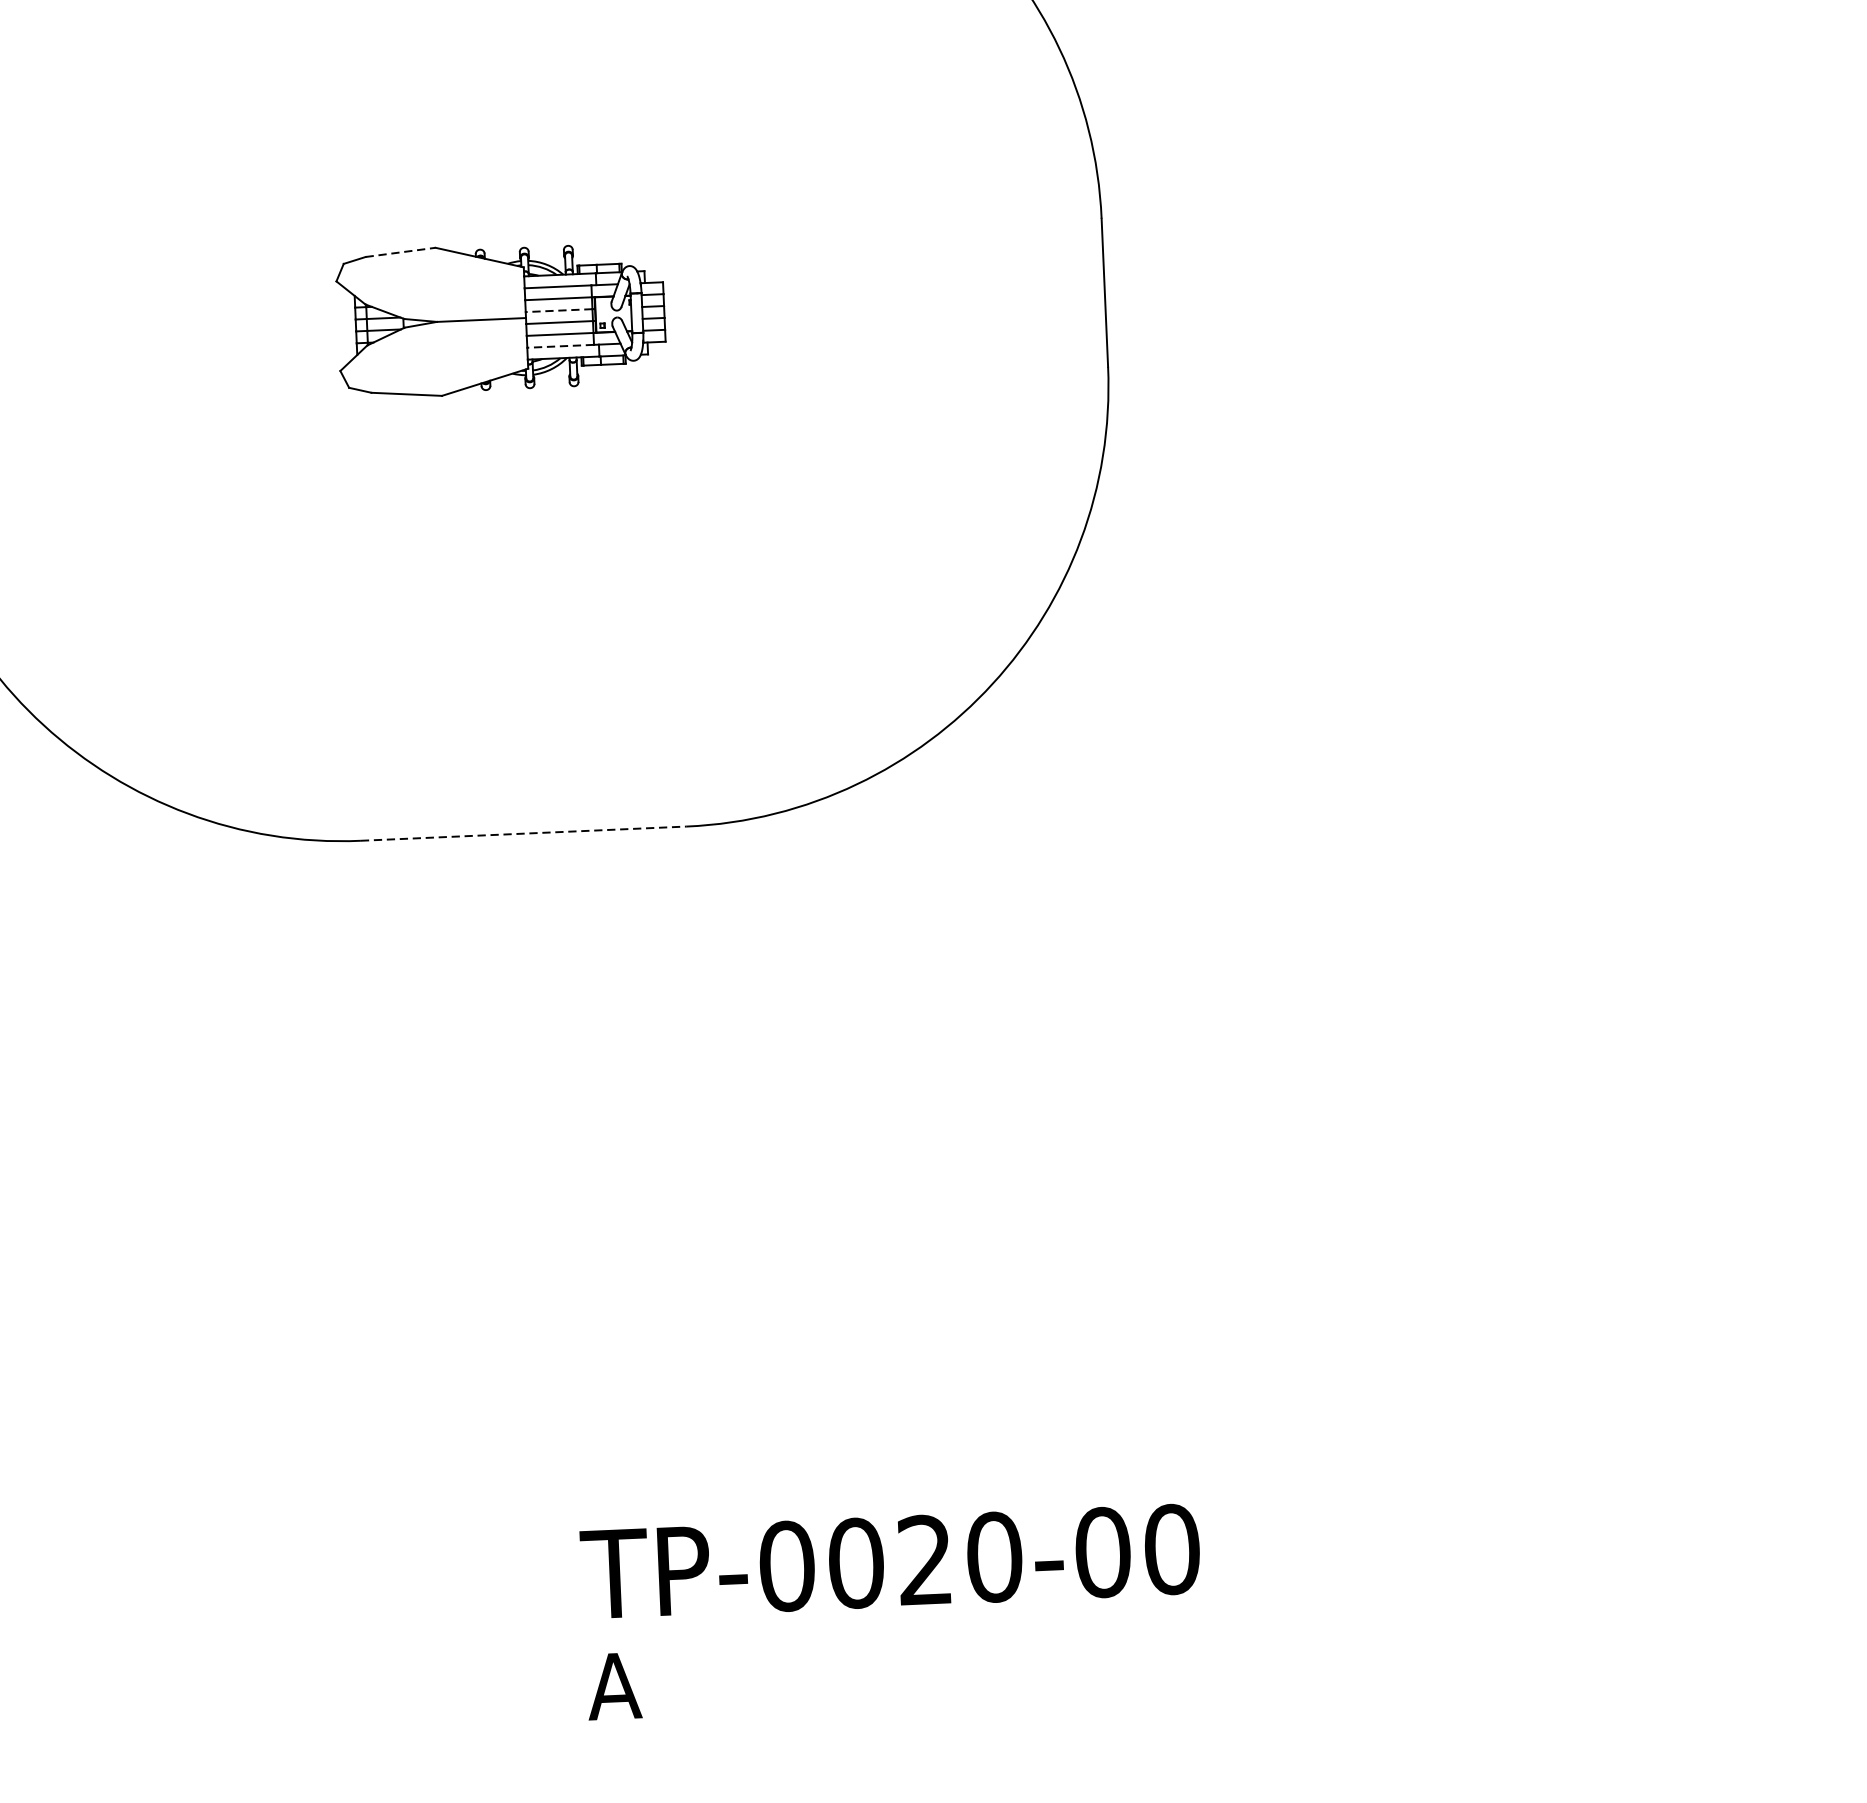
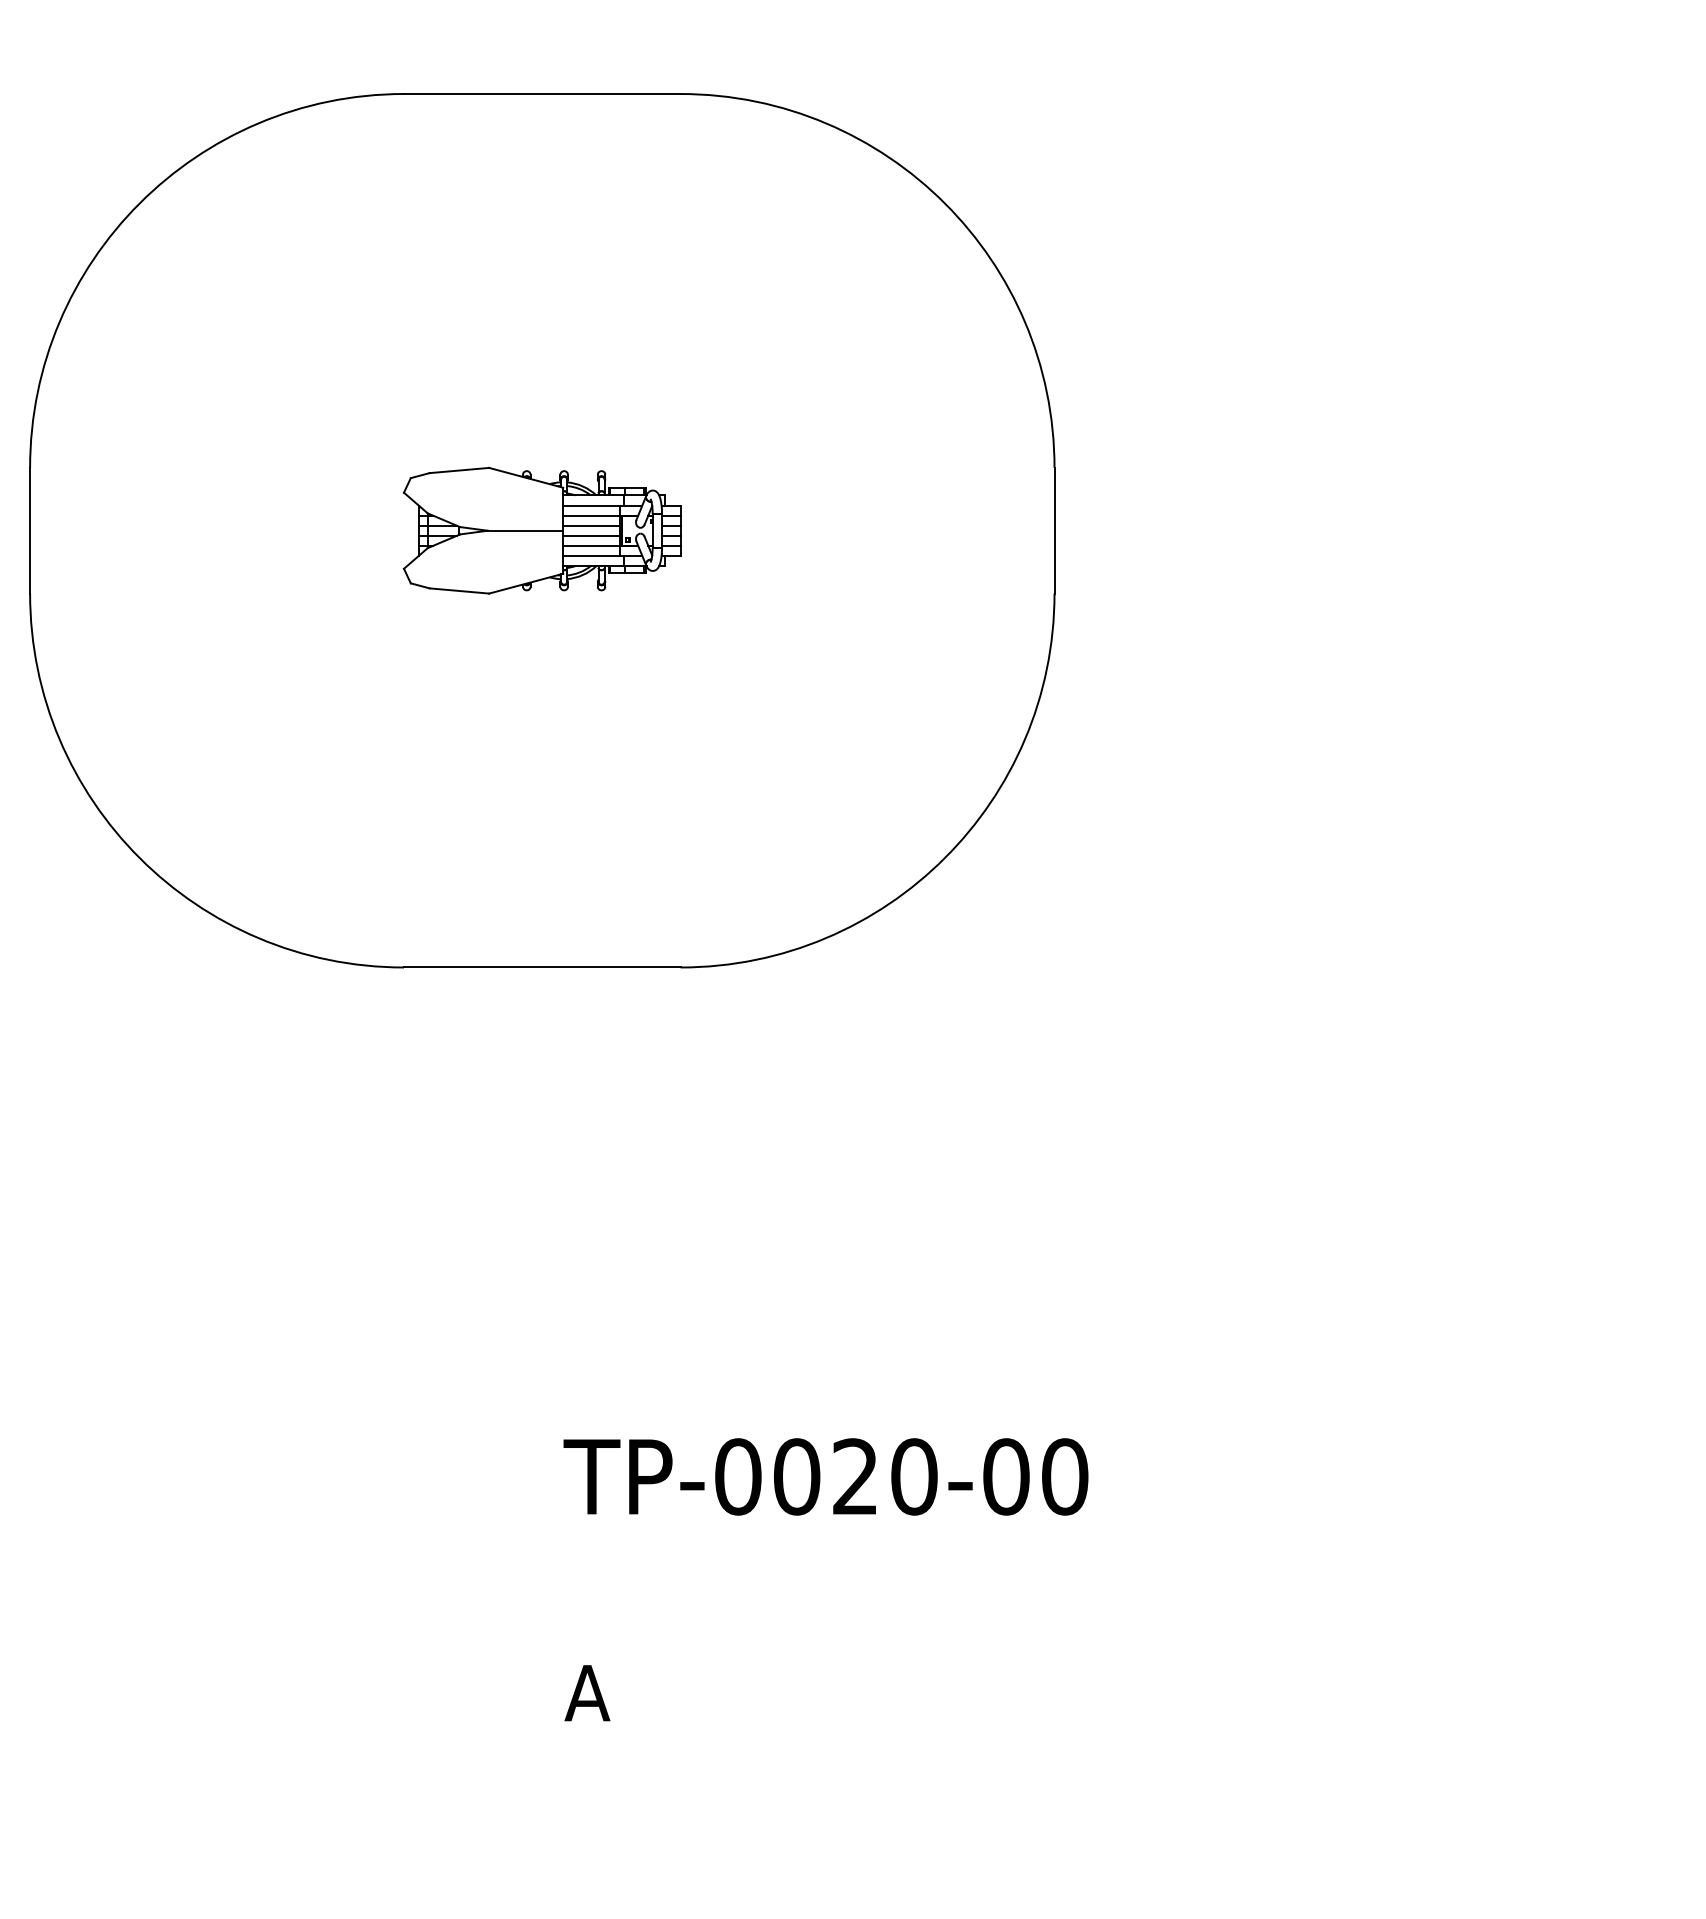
line: (400, 252) -> (459, 470), dashed -> solid
line: (559, 310) -> (591, 525), dashed -> solid
line: (560, 345) -> (591, 555), dashed -> solid
line: (524, 833) -> (542, 967), dashed -> solid
text: (889, 1561) -> (825, 1476), moved

